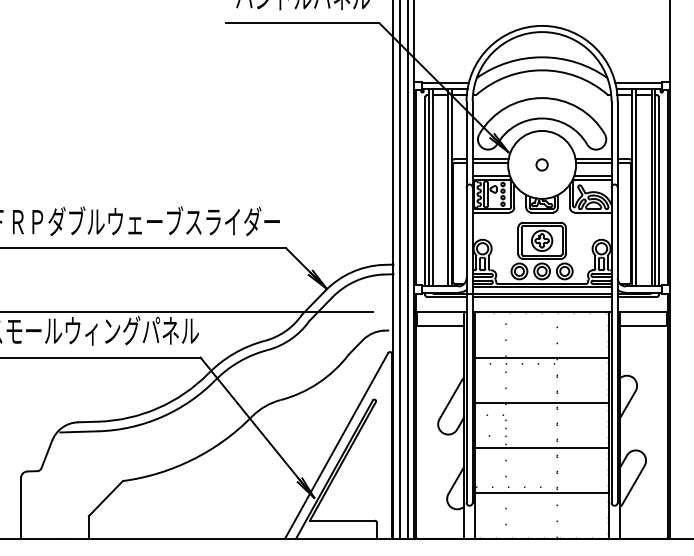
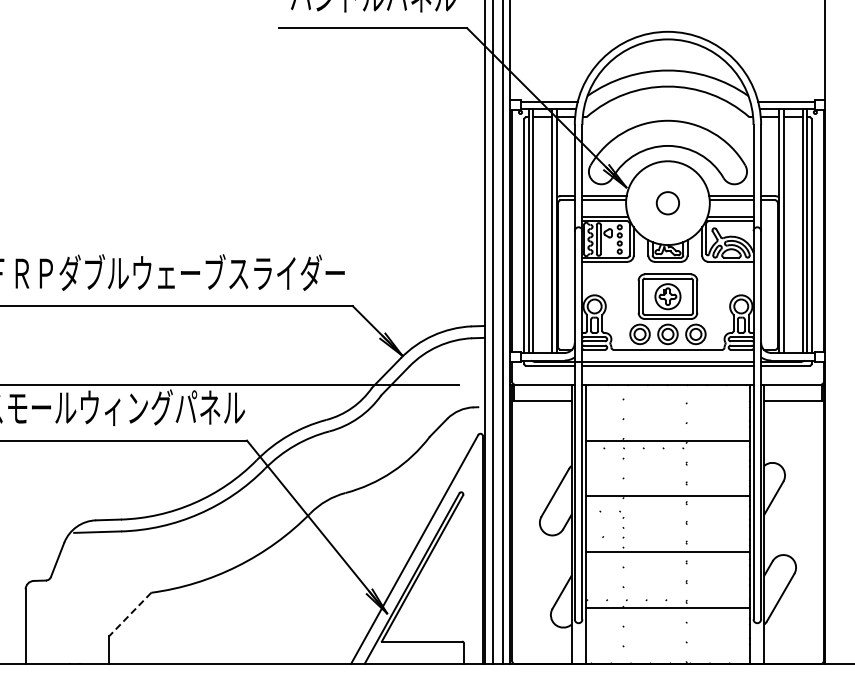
circle: (541, 164) -> (667, 202), size x1.6
line: (541, 286) -> (667, 353), removed
line: (106, 498) -> (130, 614), solid -> dashed

